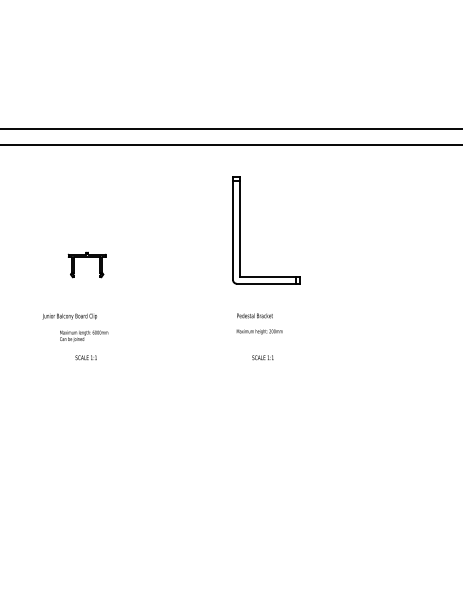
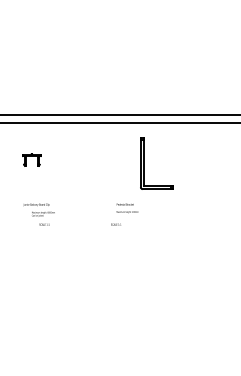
part: (240, 230) -> (144, 163), moved
part: (86, 263) -> (31, 159), moved
text: (259, 324) -> (127, 208), moved
text: (73, 336) -> (38, 214), moved

